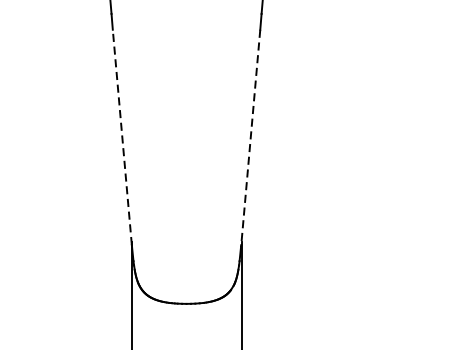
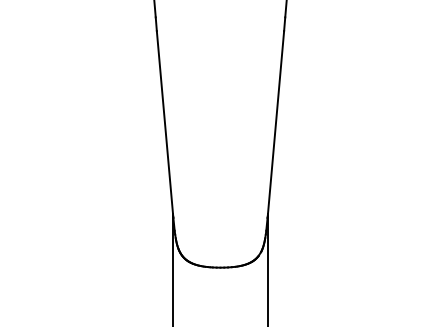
line: (122, 136) -> (165, 123), dashed -> solid
line: (250, 137) -> (275, 124), dashed -> solid

